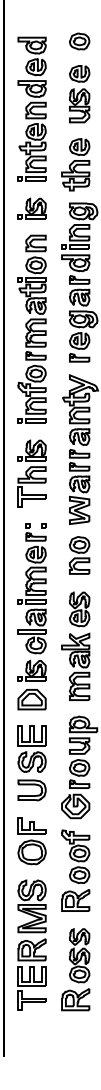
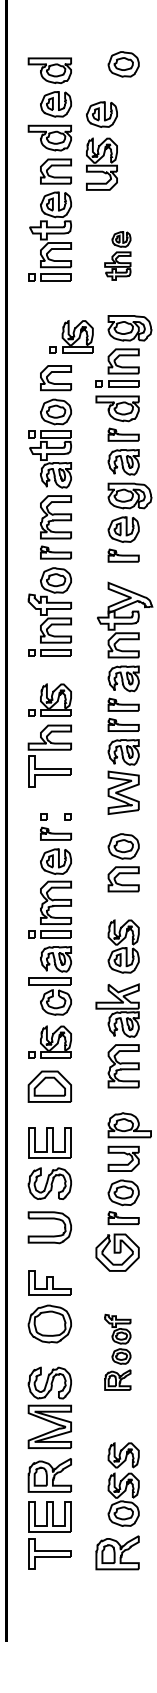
part: (79, 94) -> (101, 146), moved
part: (75, 164) -> (117, 255), size x0.6
part: (31, 208) -> (70, 336), moved
part: (75, 870) -> (117, 1352), size x0.6

